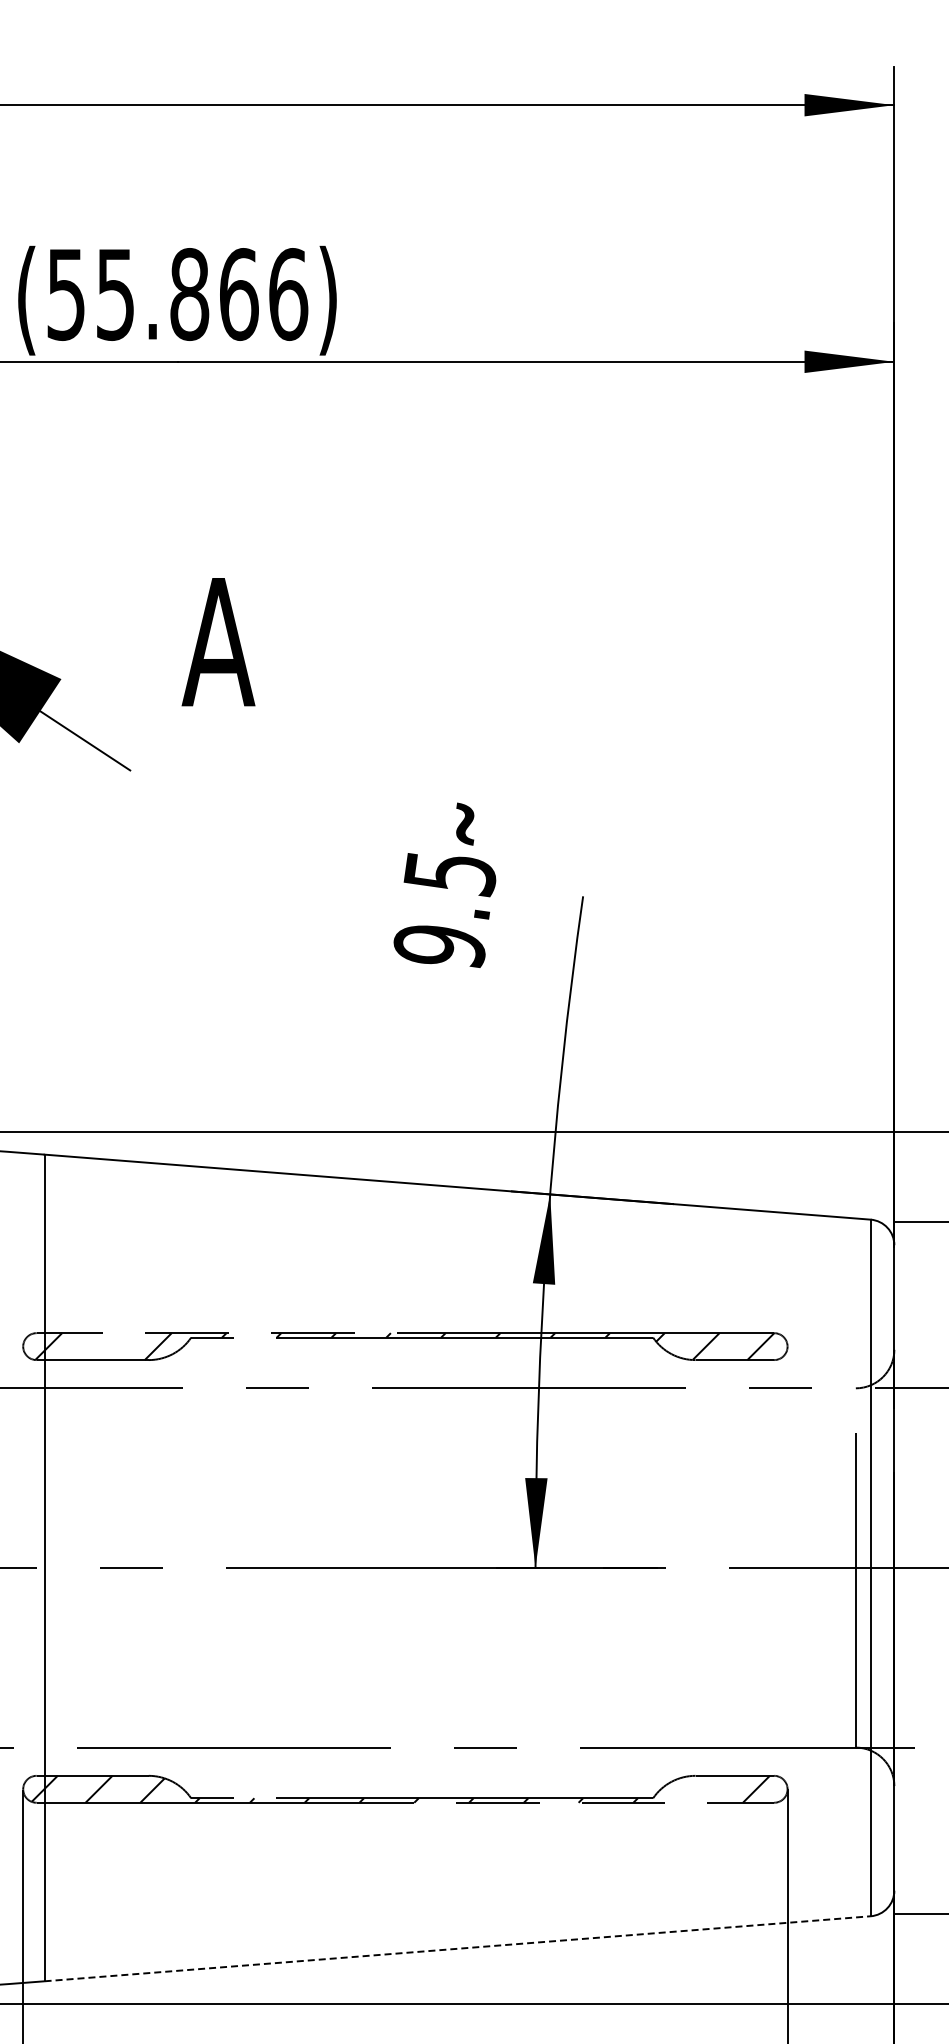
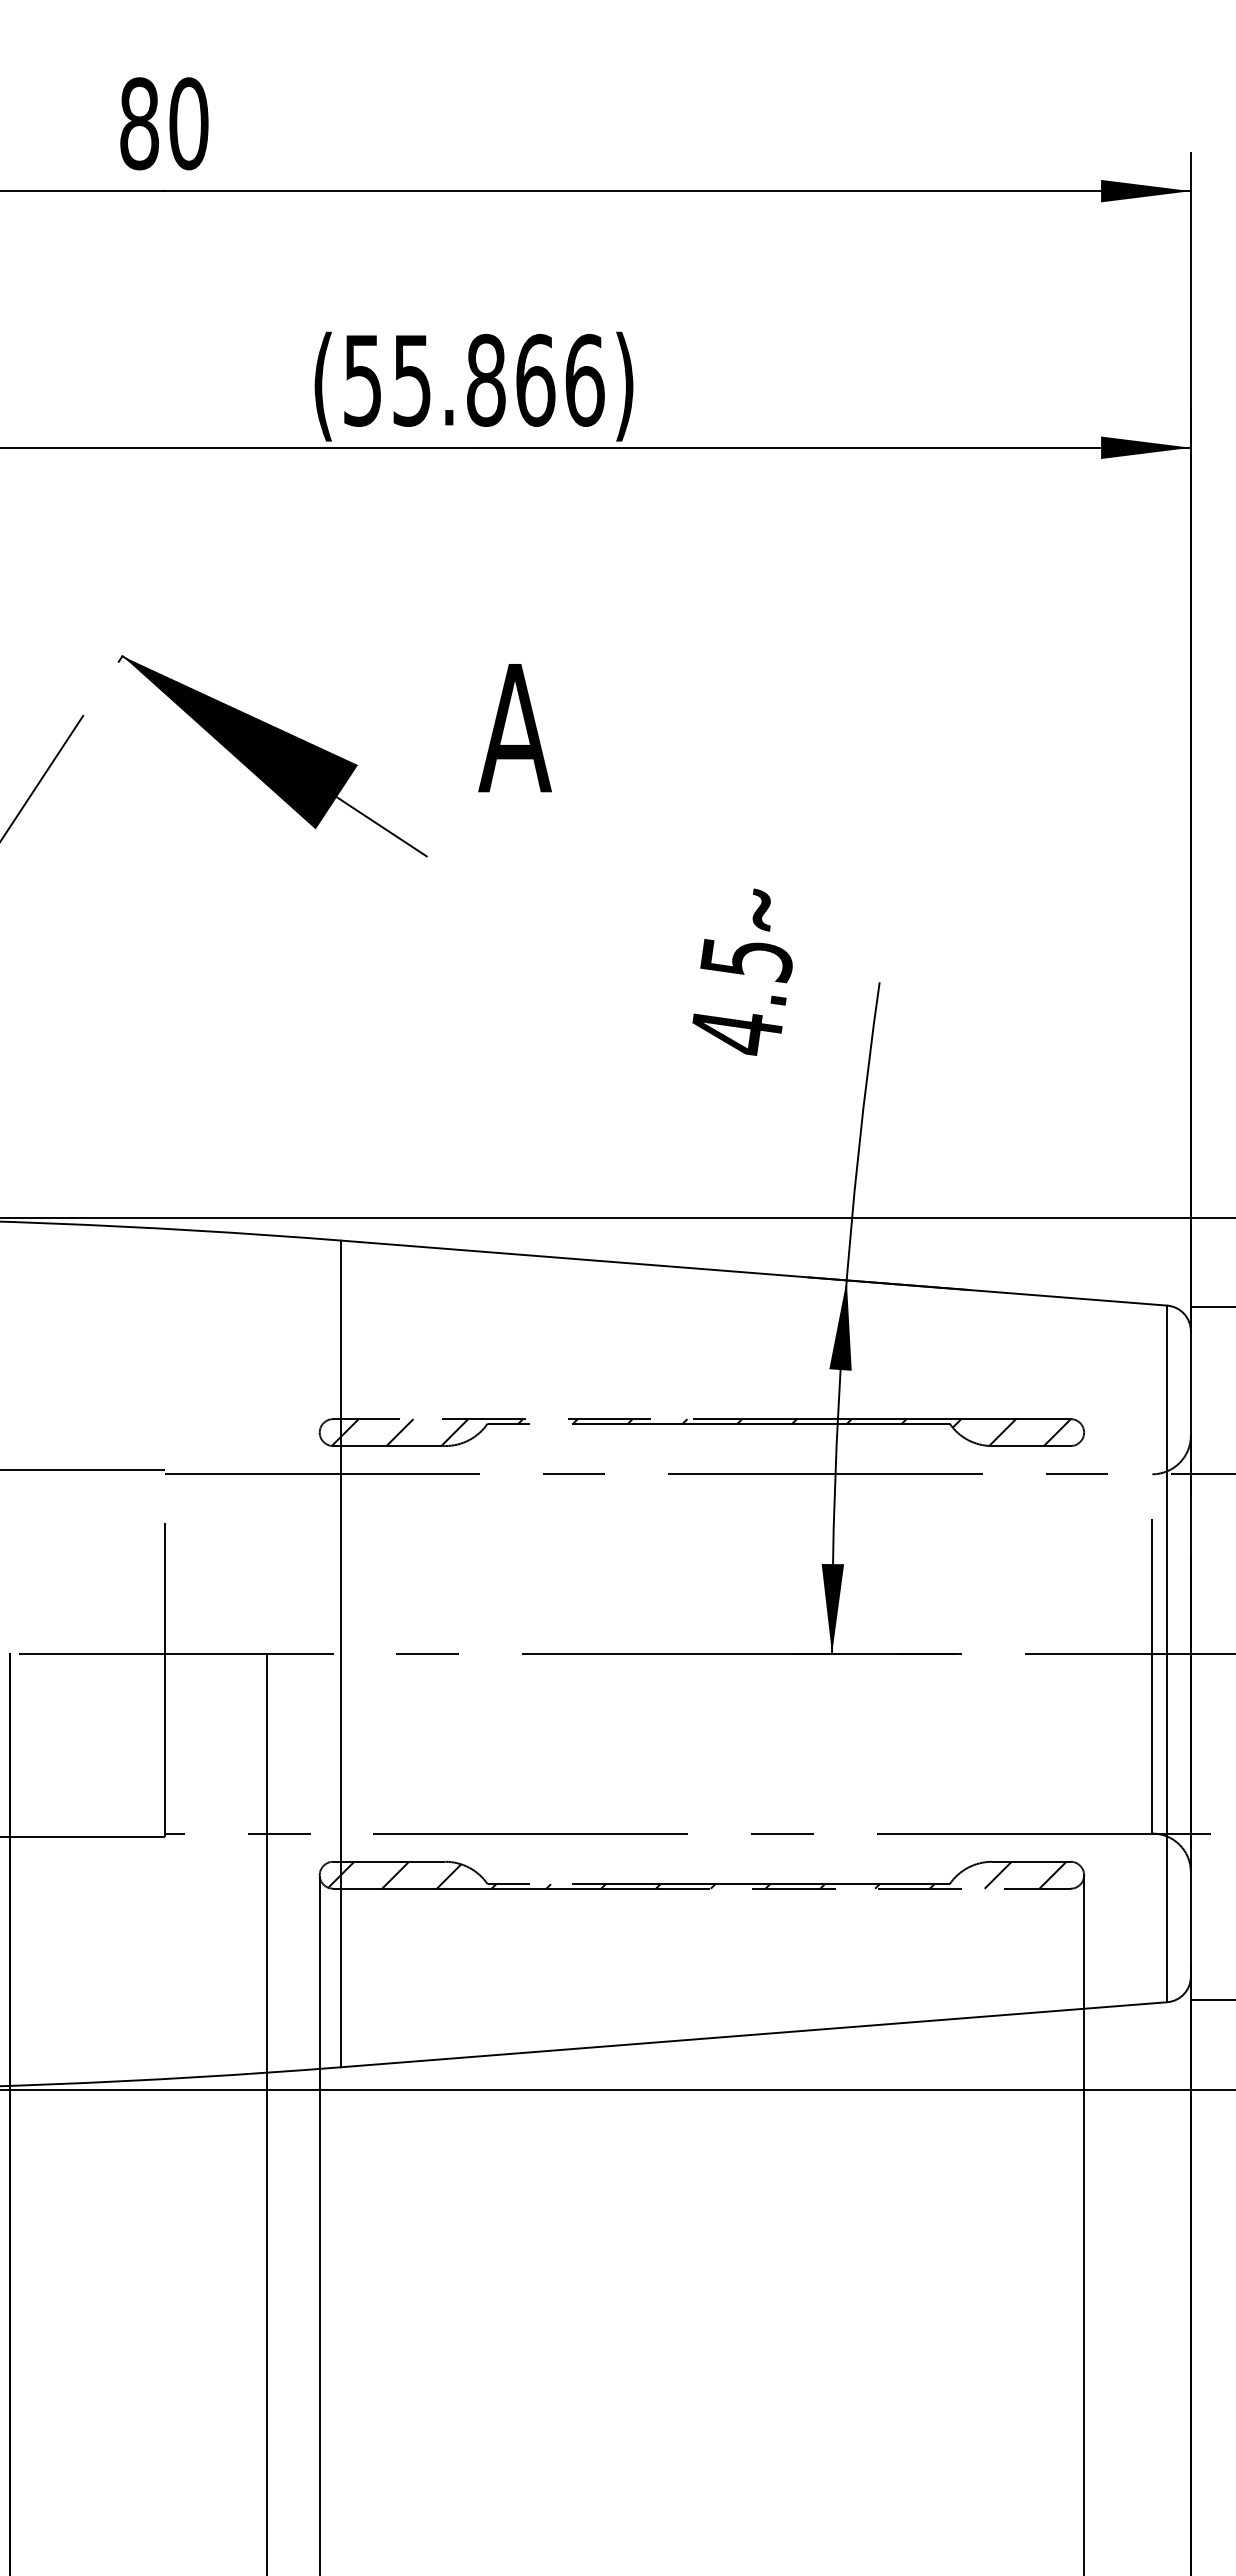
text: (439, 947) -> (736, 1033), 9.5 -> 4.5
line: (102, 1346) -> (399, 1432), added
line: (700, 1788) -> (997, 1874), added
line: (457, 1948) -> (754, 2034), dashed -> solid

